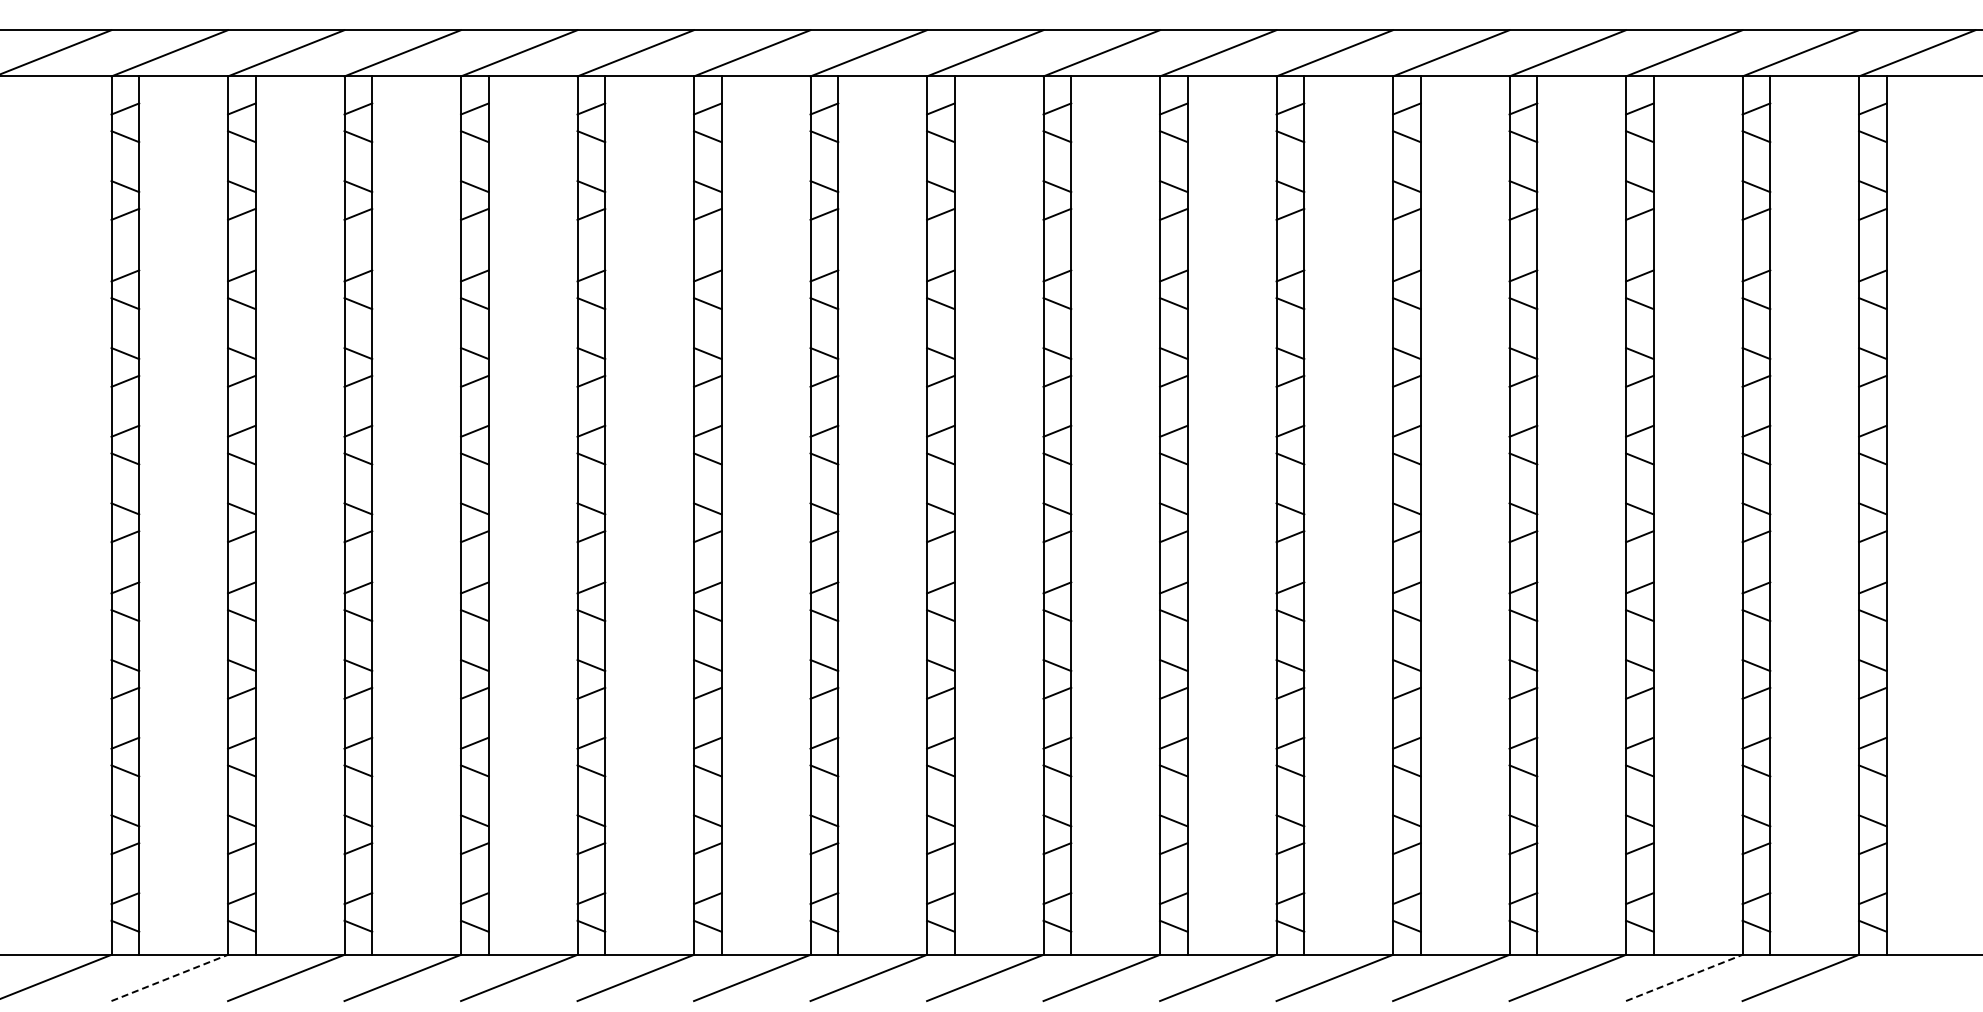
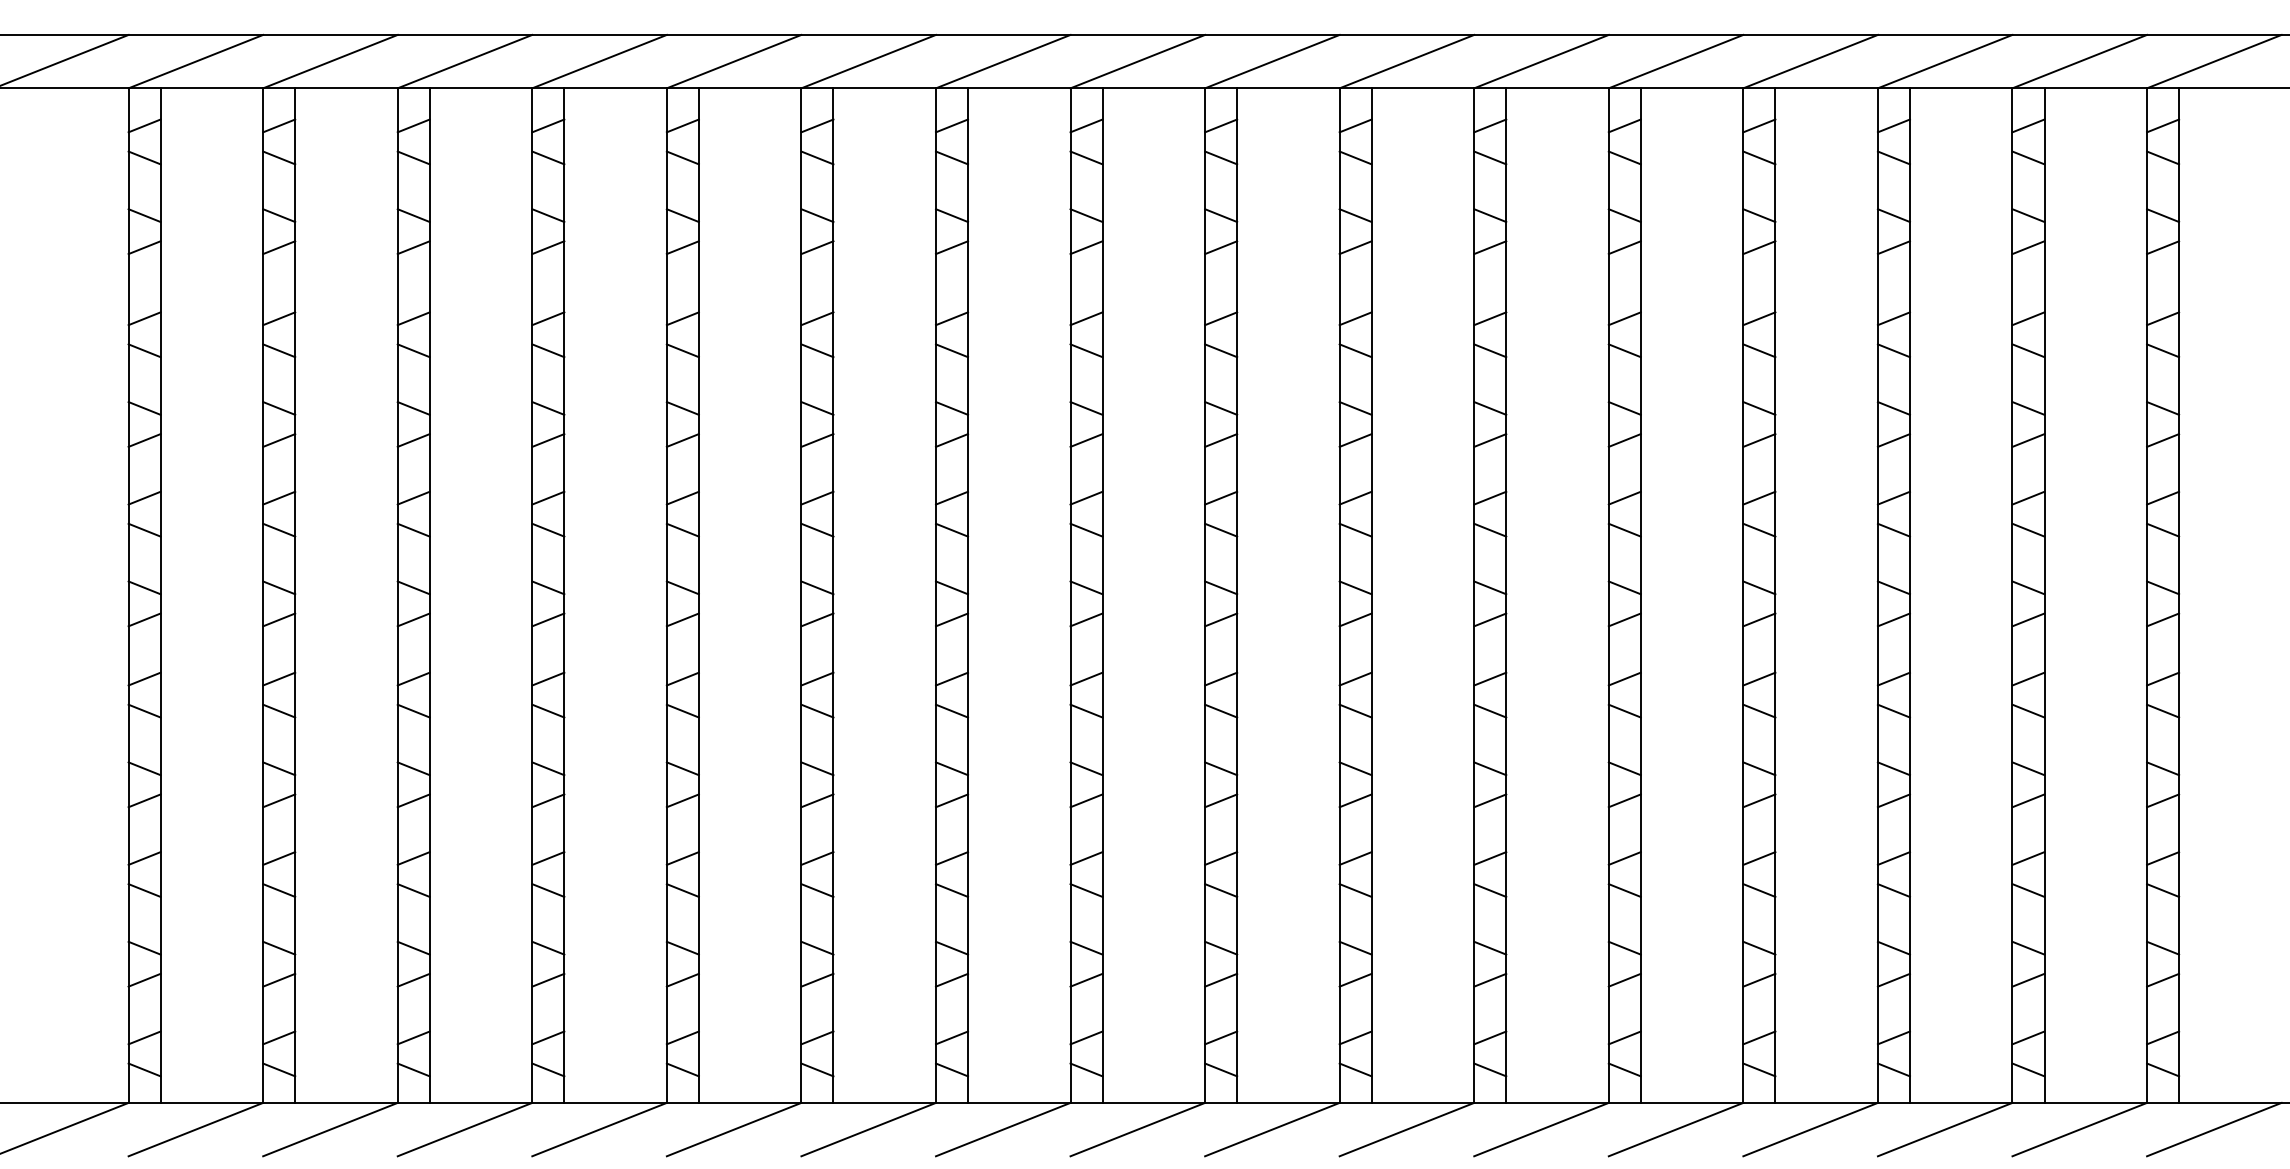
line: (169, 977) -> (195, 1129), dashed -> solid
line: (1684, 977) -> (1945, 1129), dashed -> solid
line: (1917, 977) -> (2214, 1129), added

